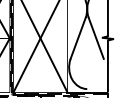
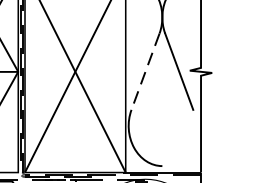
line: (78, 38) -> (146, 71), solid -> dashed

